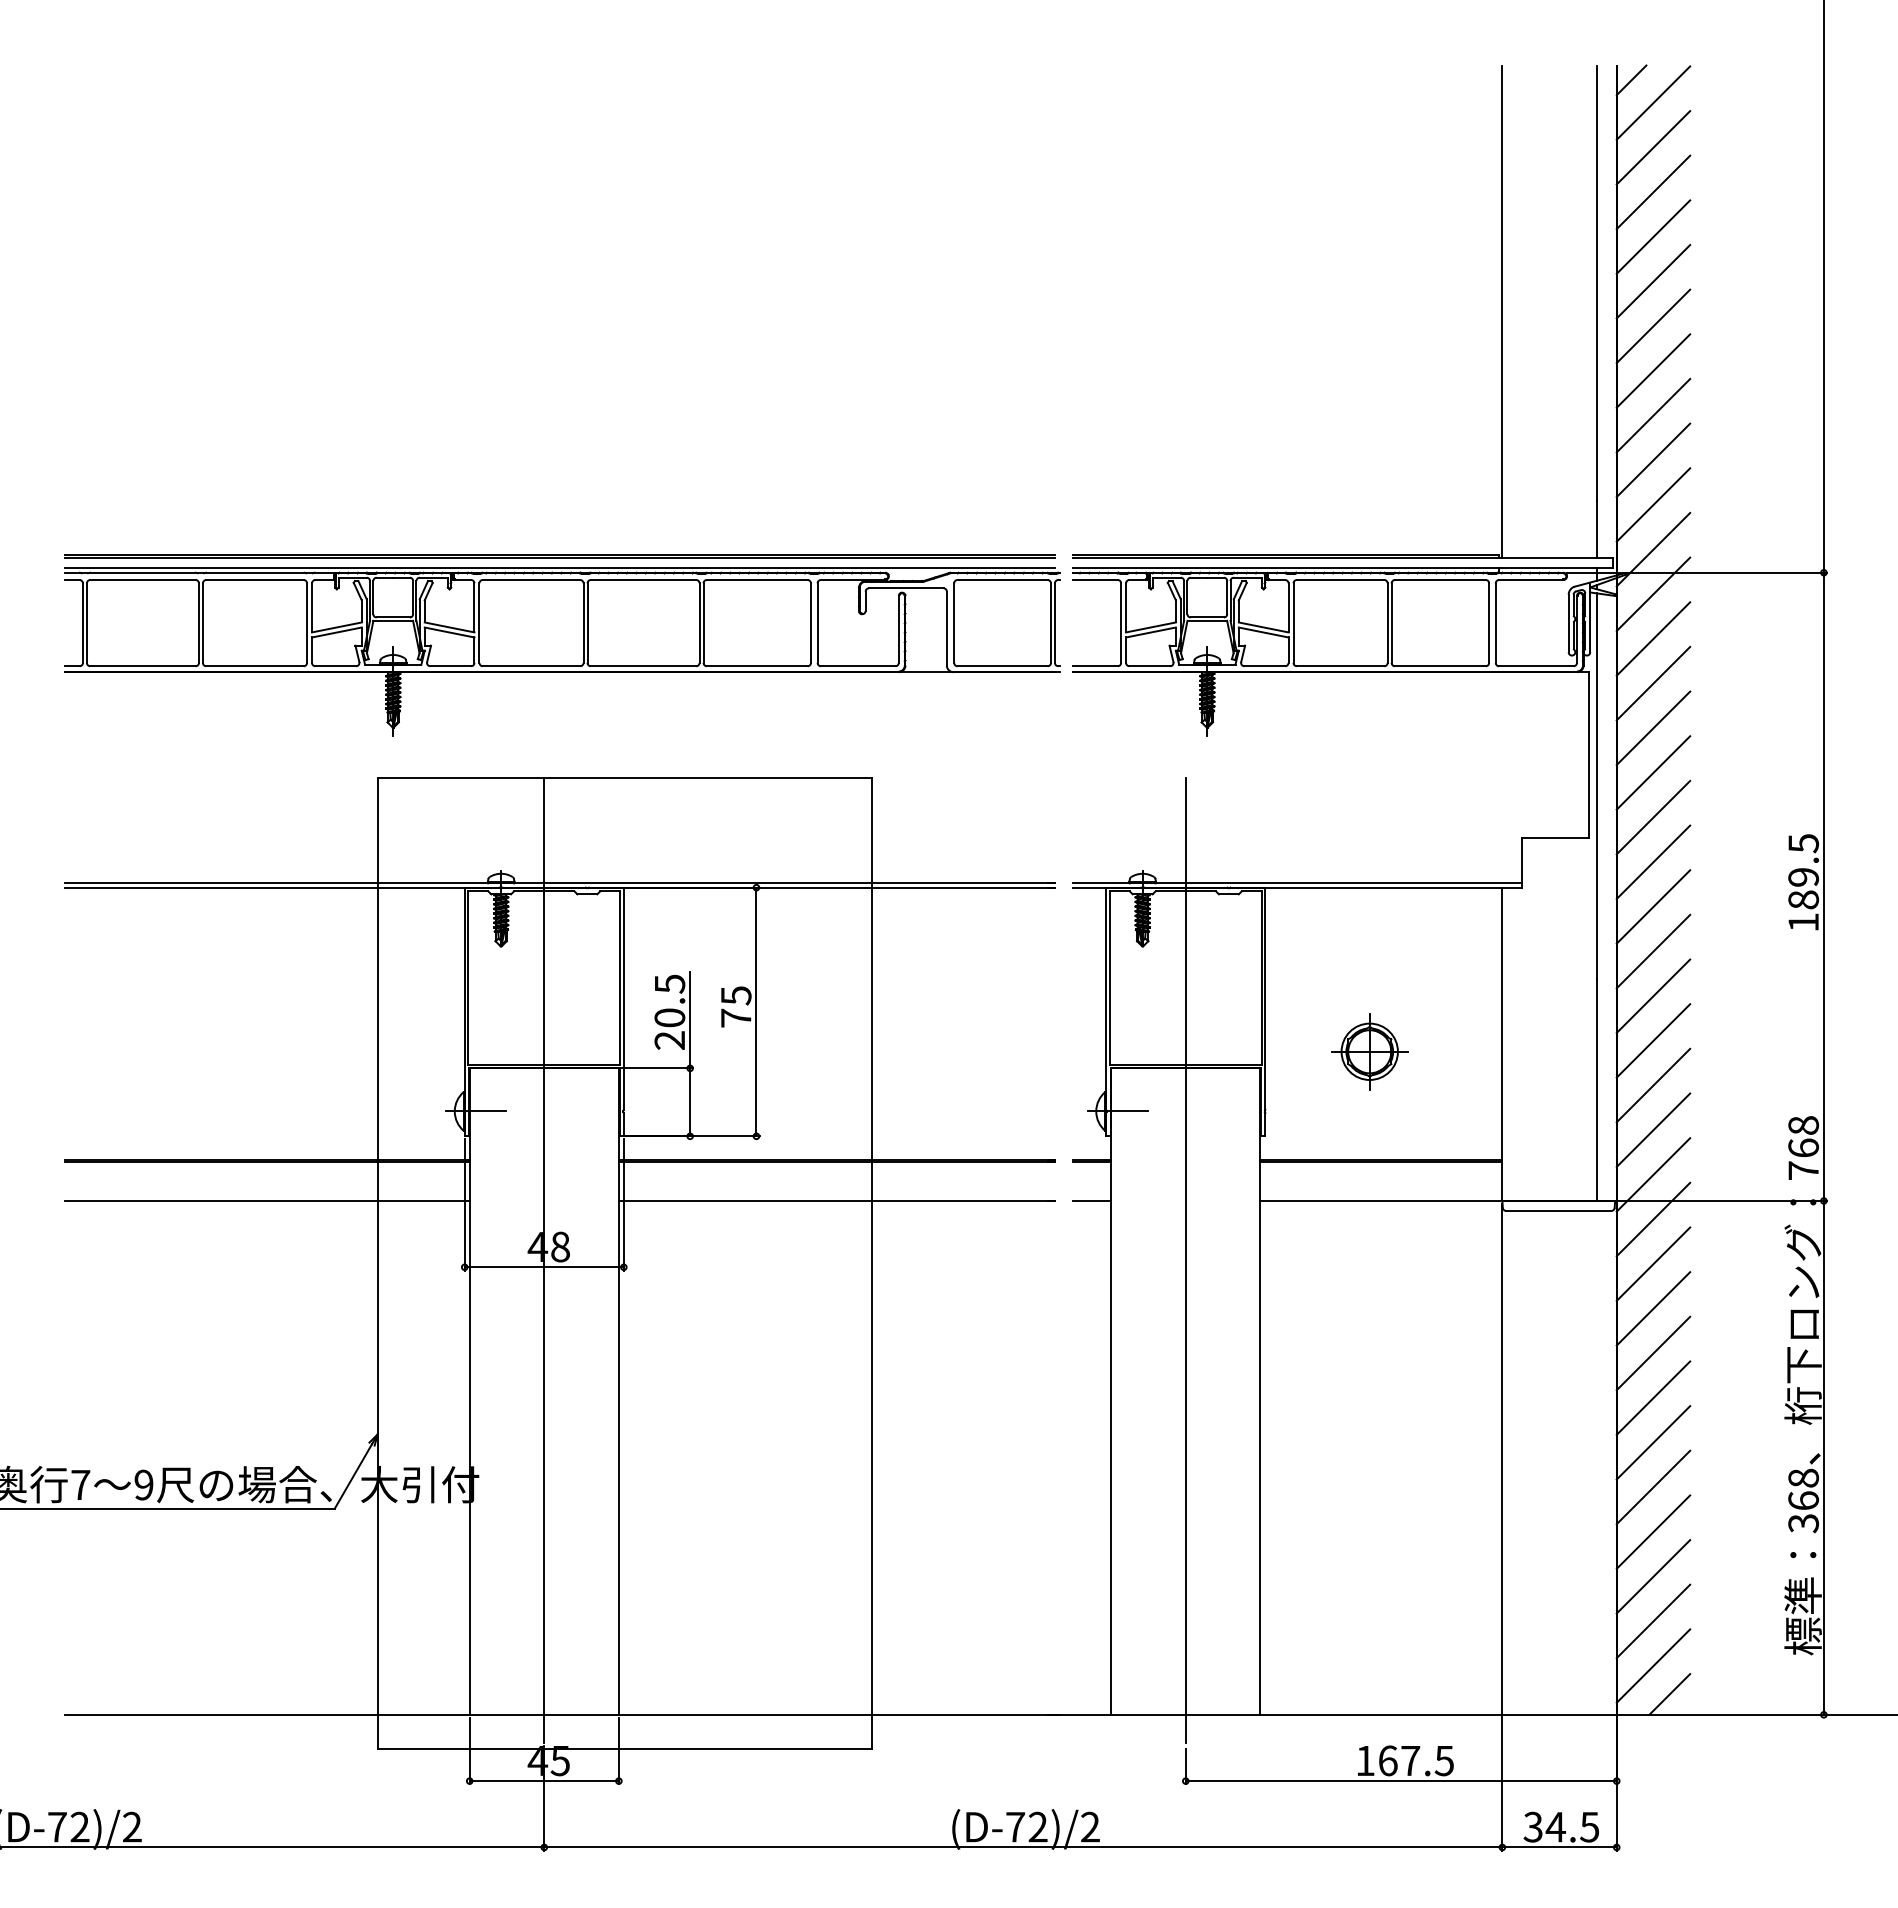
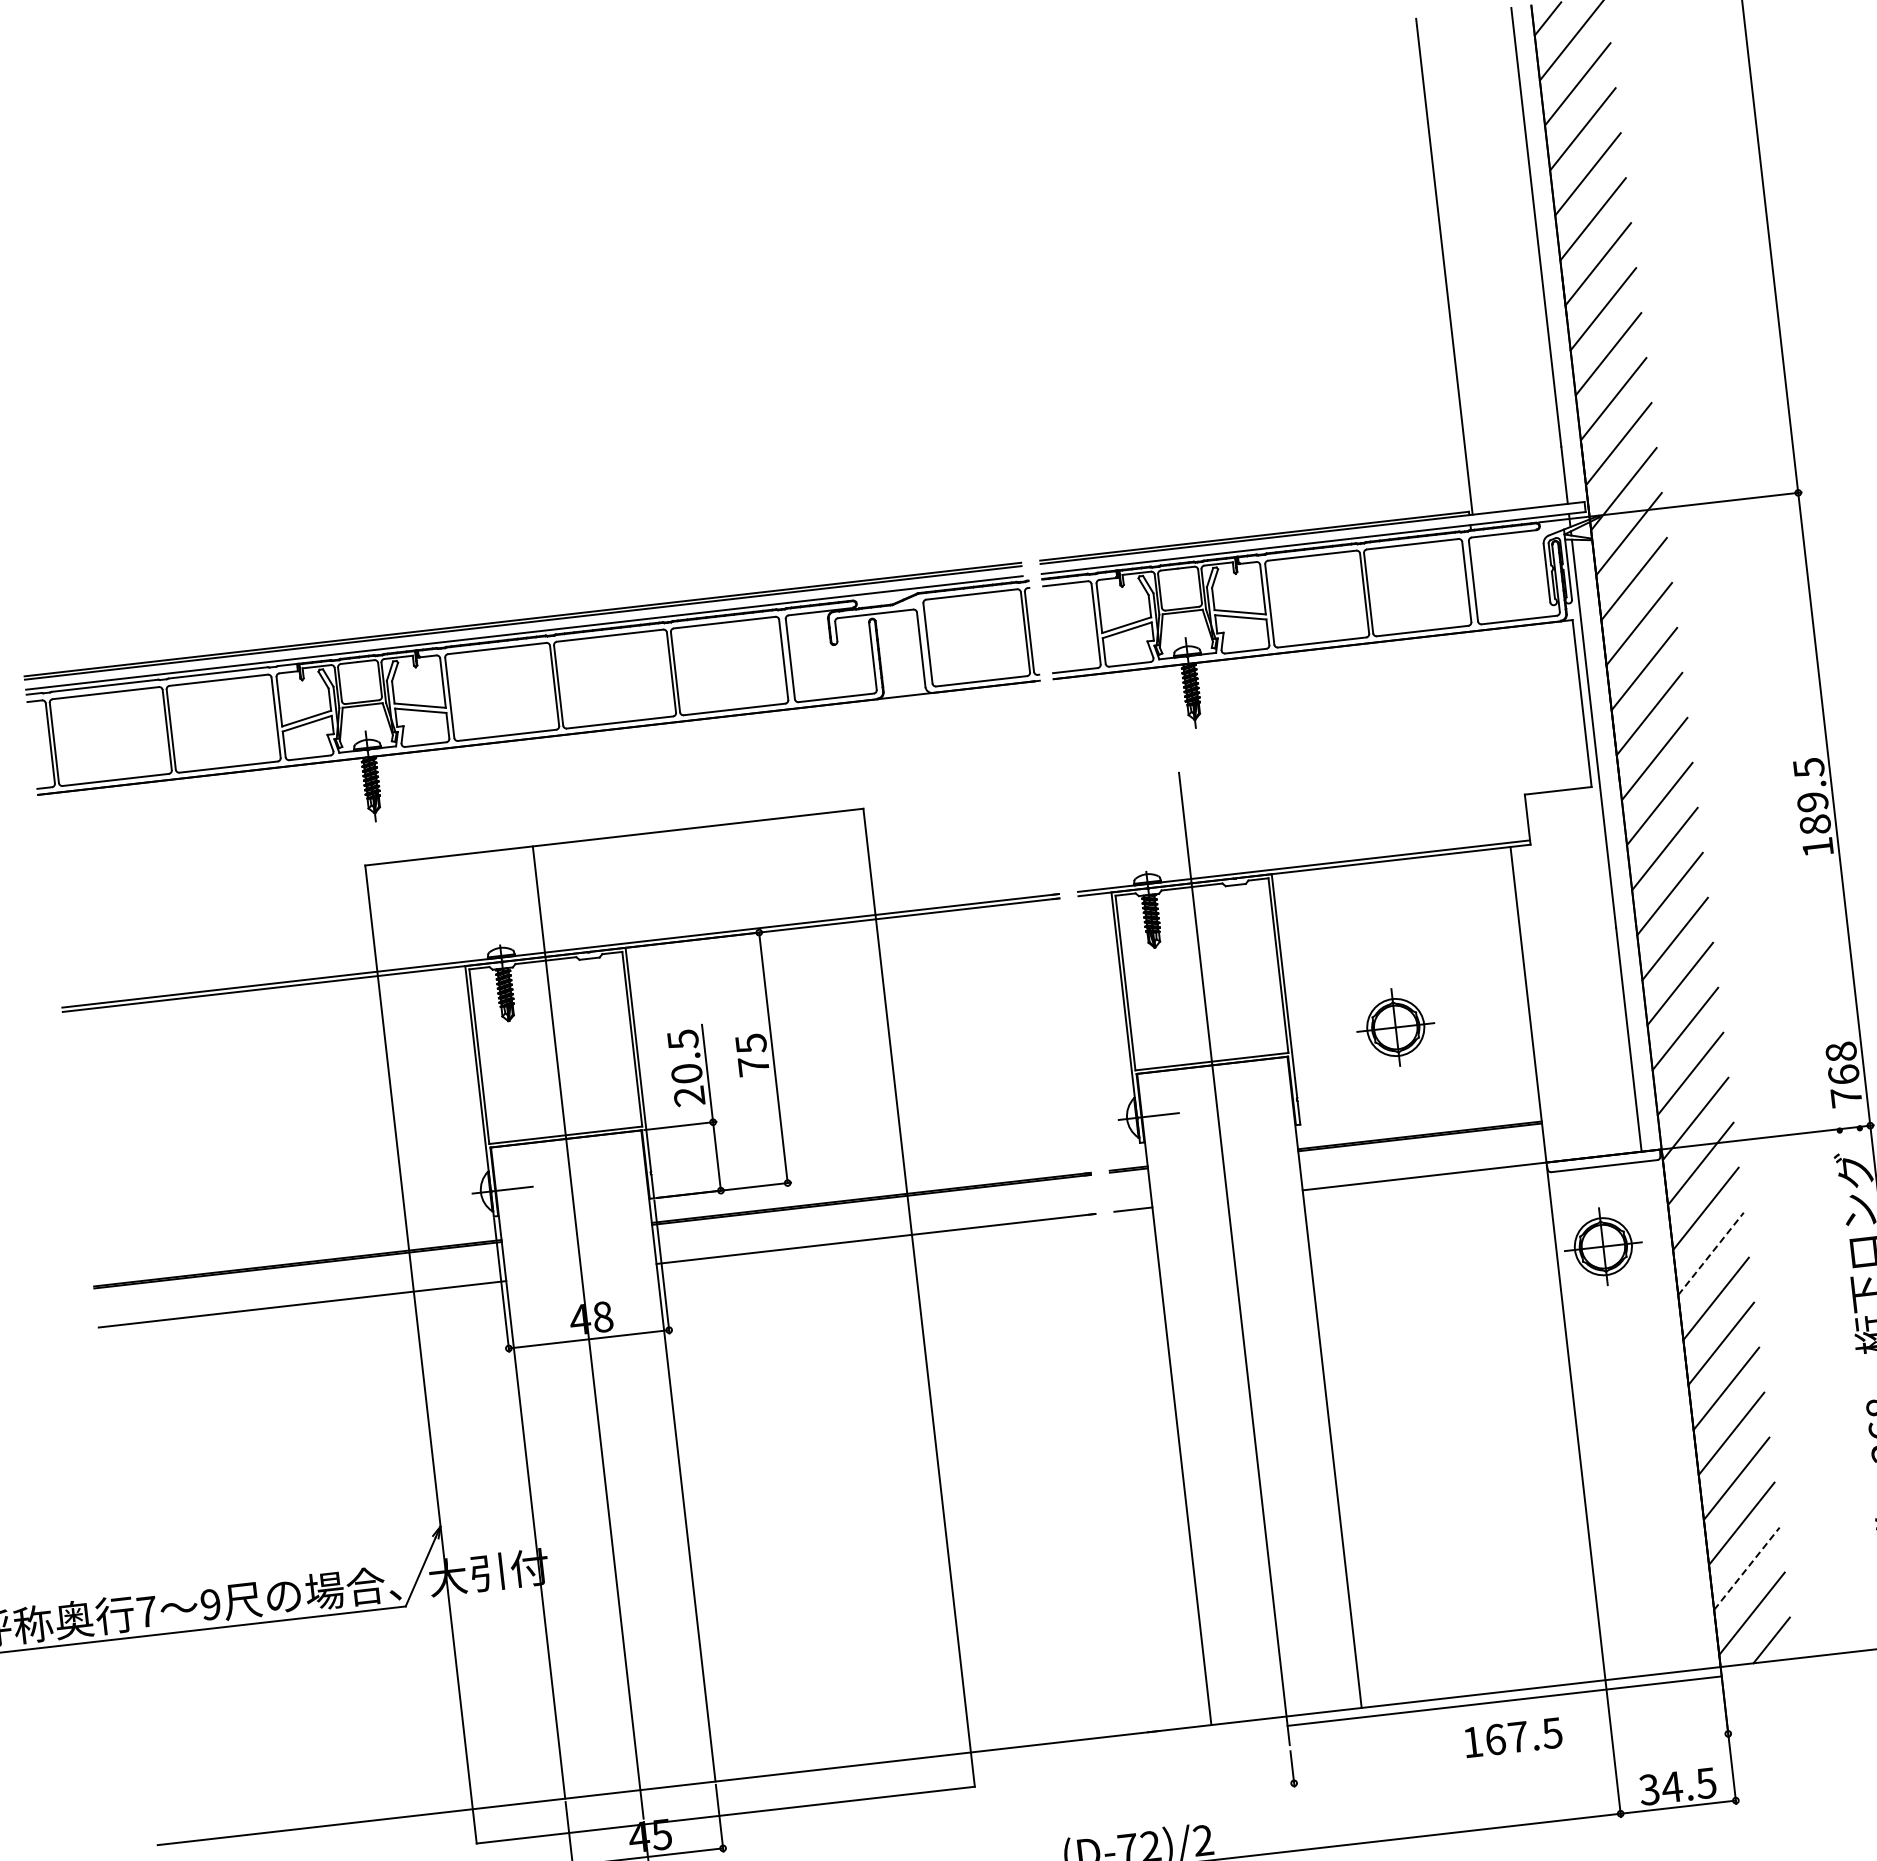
part: (1548, 1289) -> (1603, 1246), added
line: (1653, 1308) -> (1711, 1253), solid -> dashed
line: (1653, 1621) -> (1746, 1568), solid -> dashed
line: (1400, 1781) -> (1503, 1701), moved

